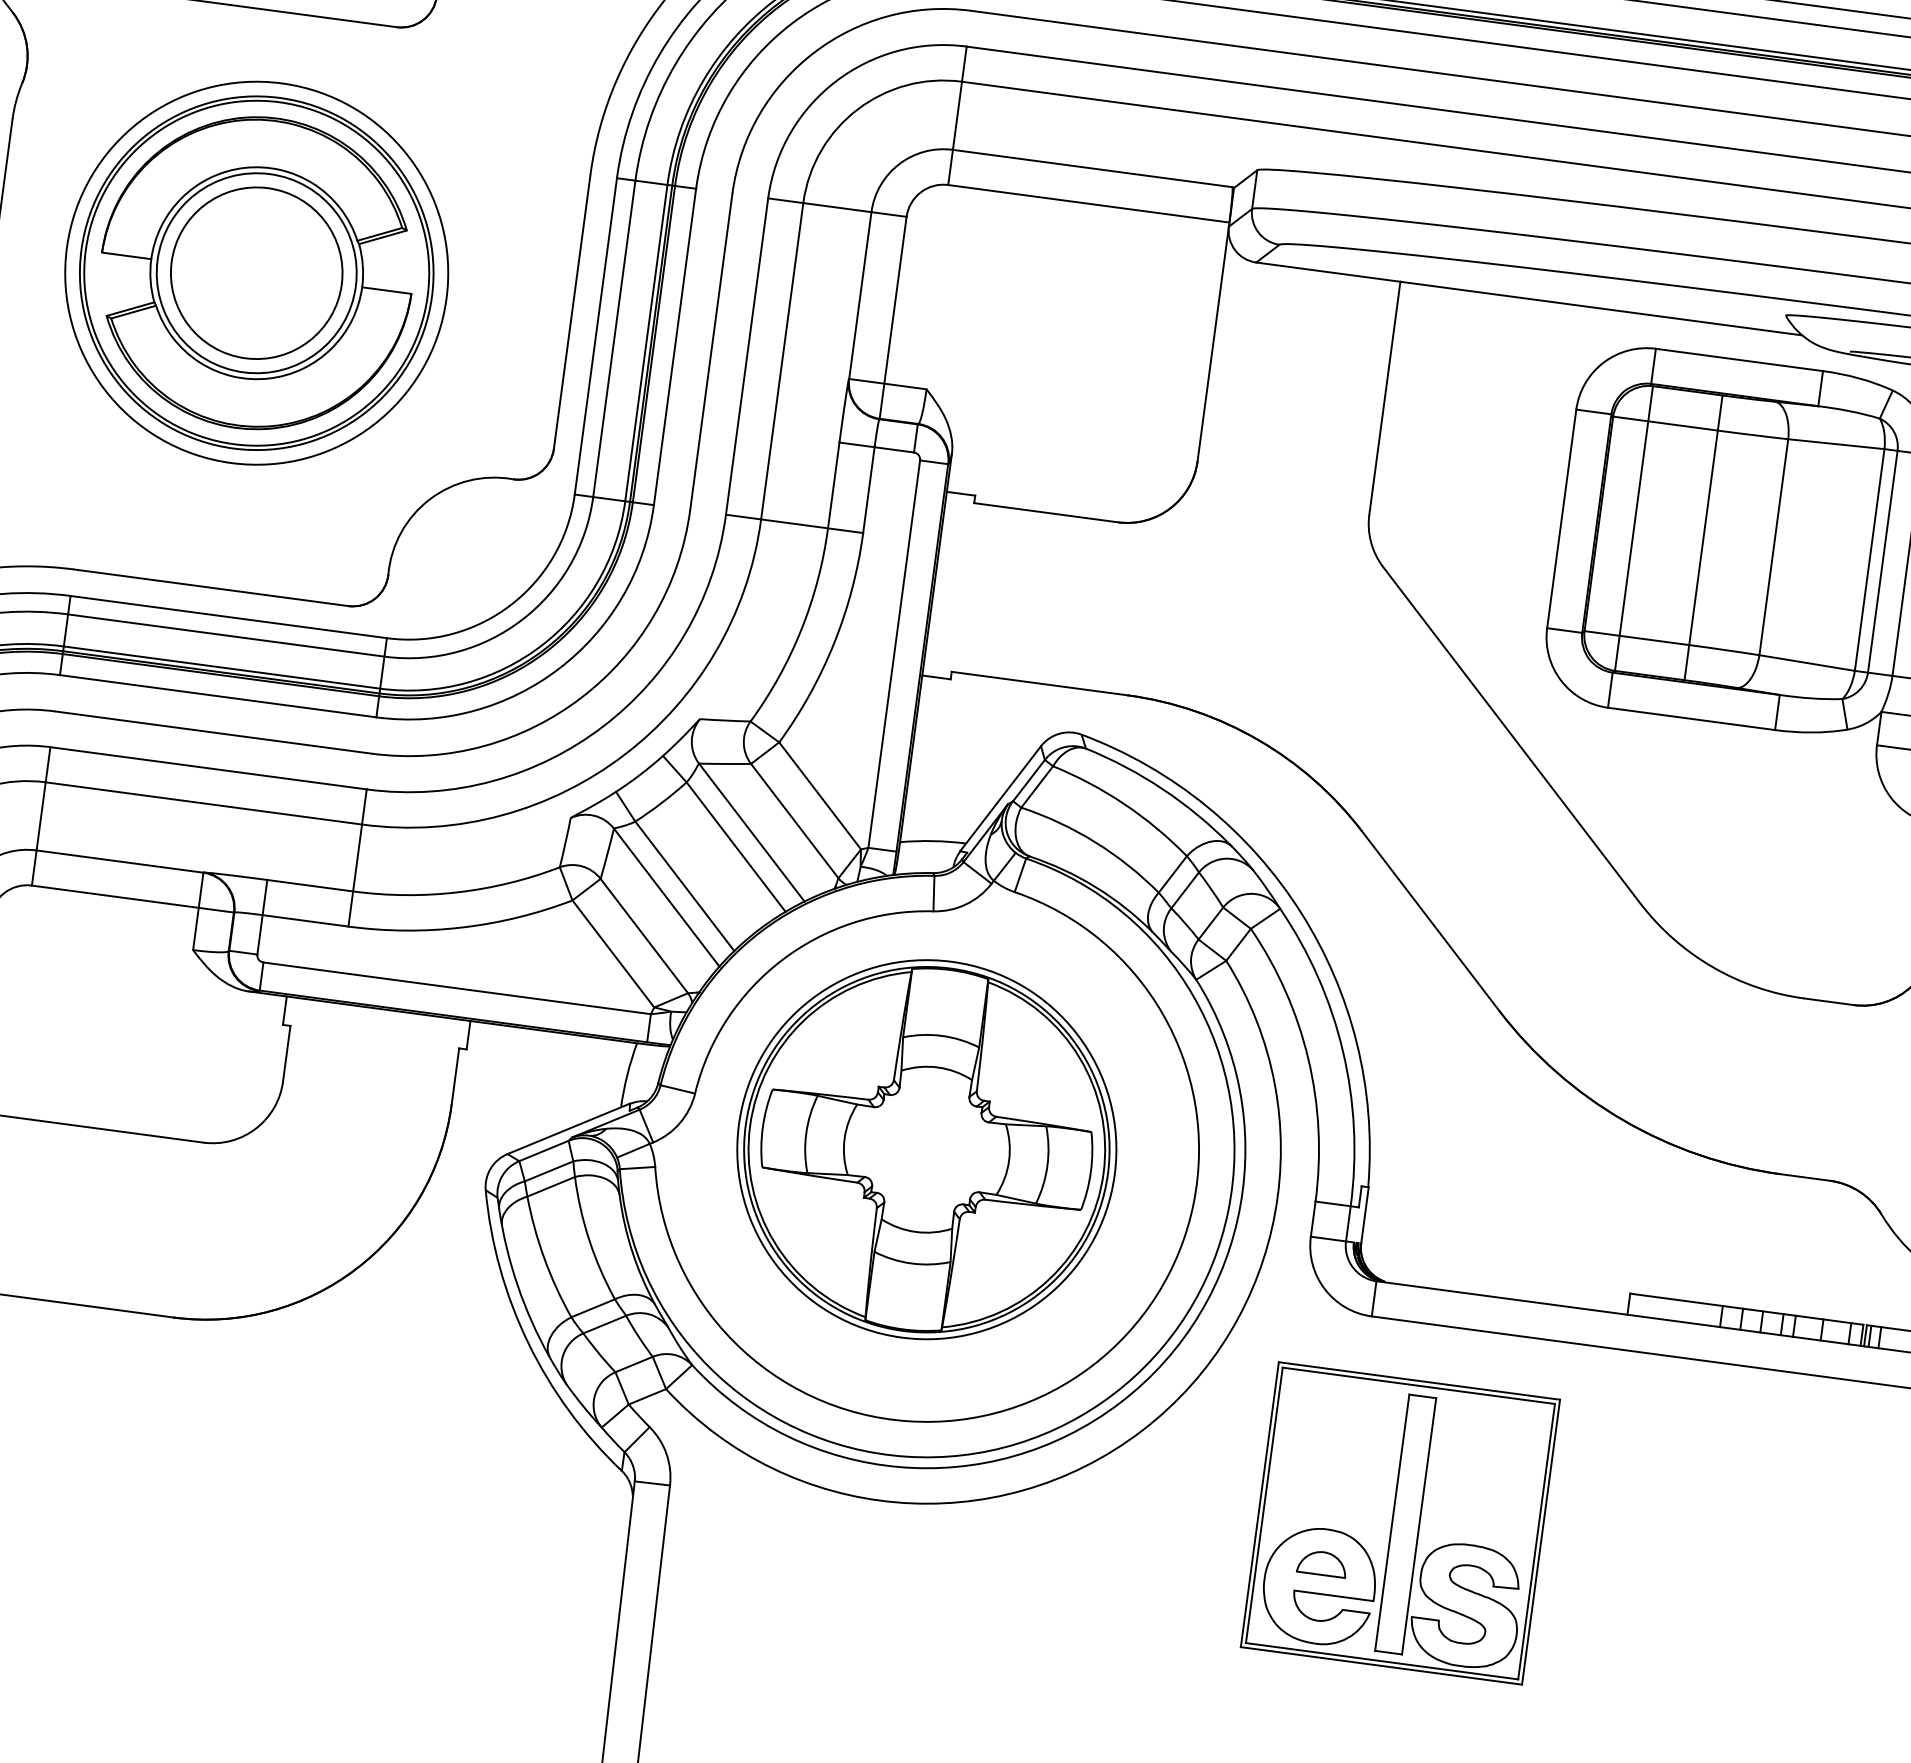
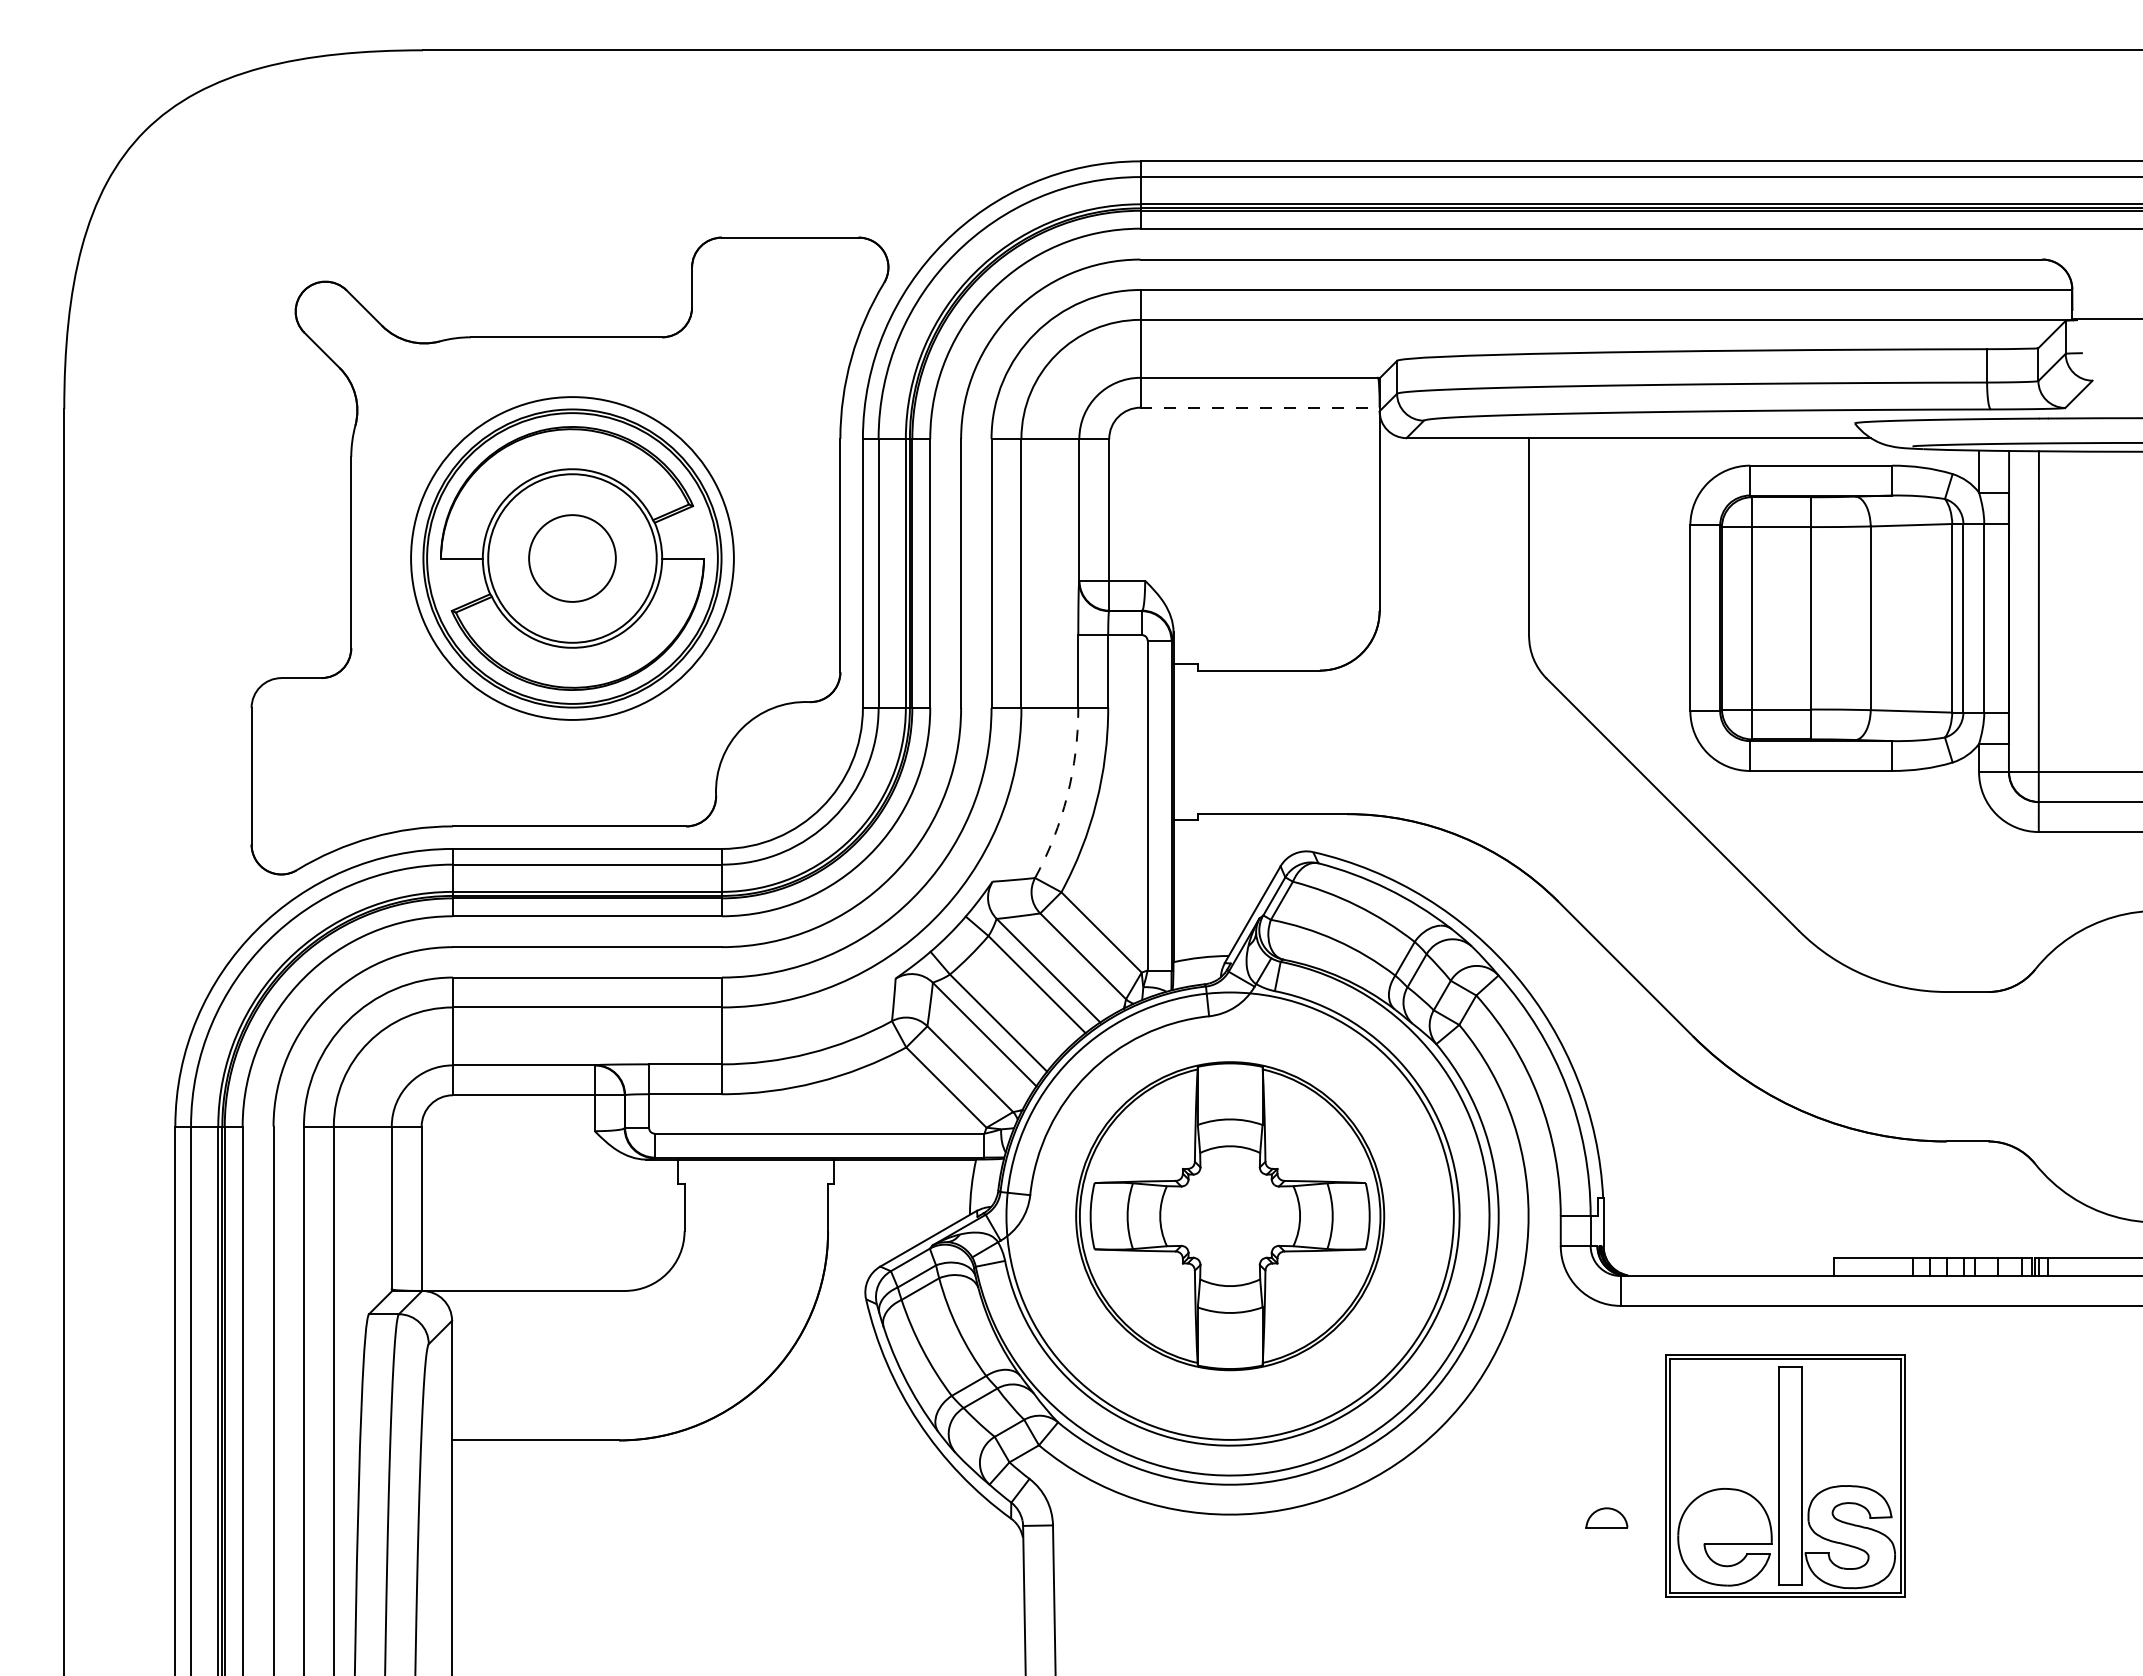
line: (1089, 203) -> (1260, 407), solid -> dashed
circle: (256, 273) -> (572, 558), size x0.6
arc: (801, 629) -> (1067, 795), solid -> dashed
circle: (926, 1149) -> (1229, 1216), size x1.4
part: (1400, 1523) -> (1785, 1475), moved

